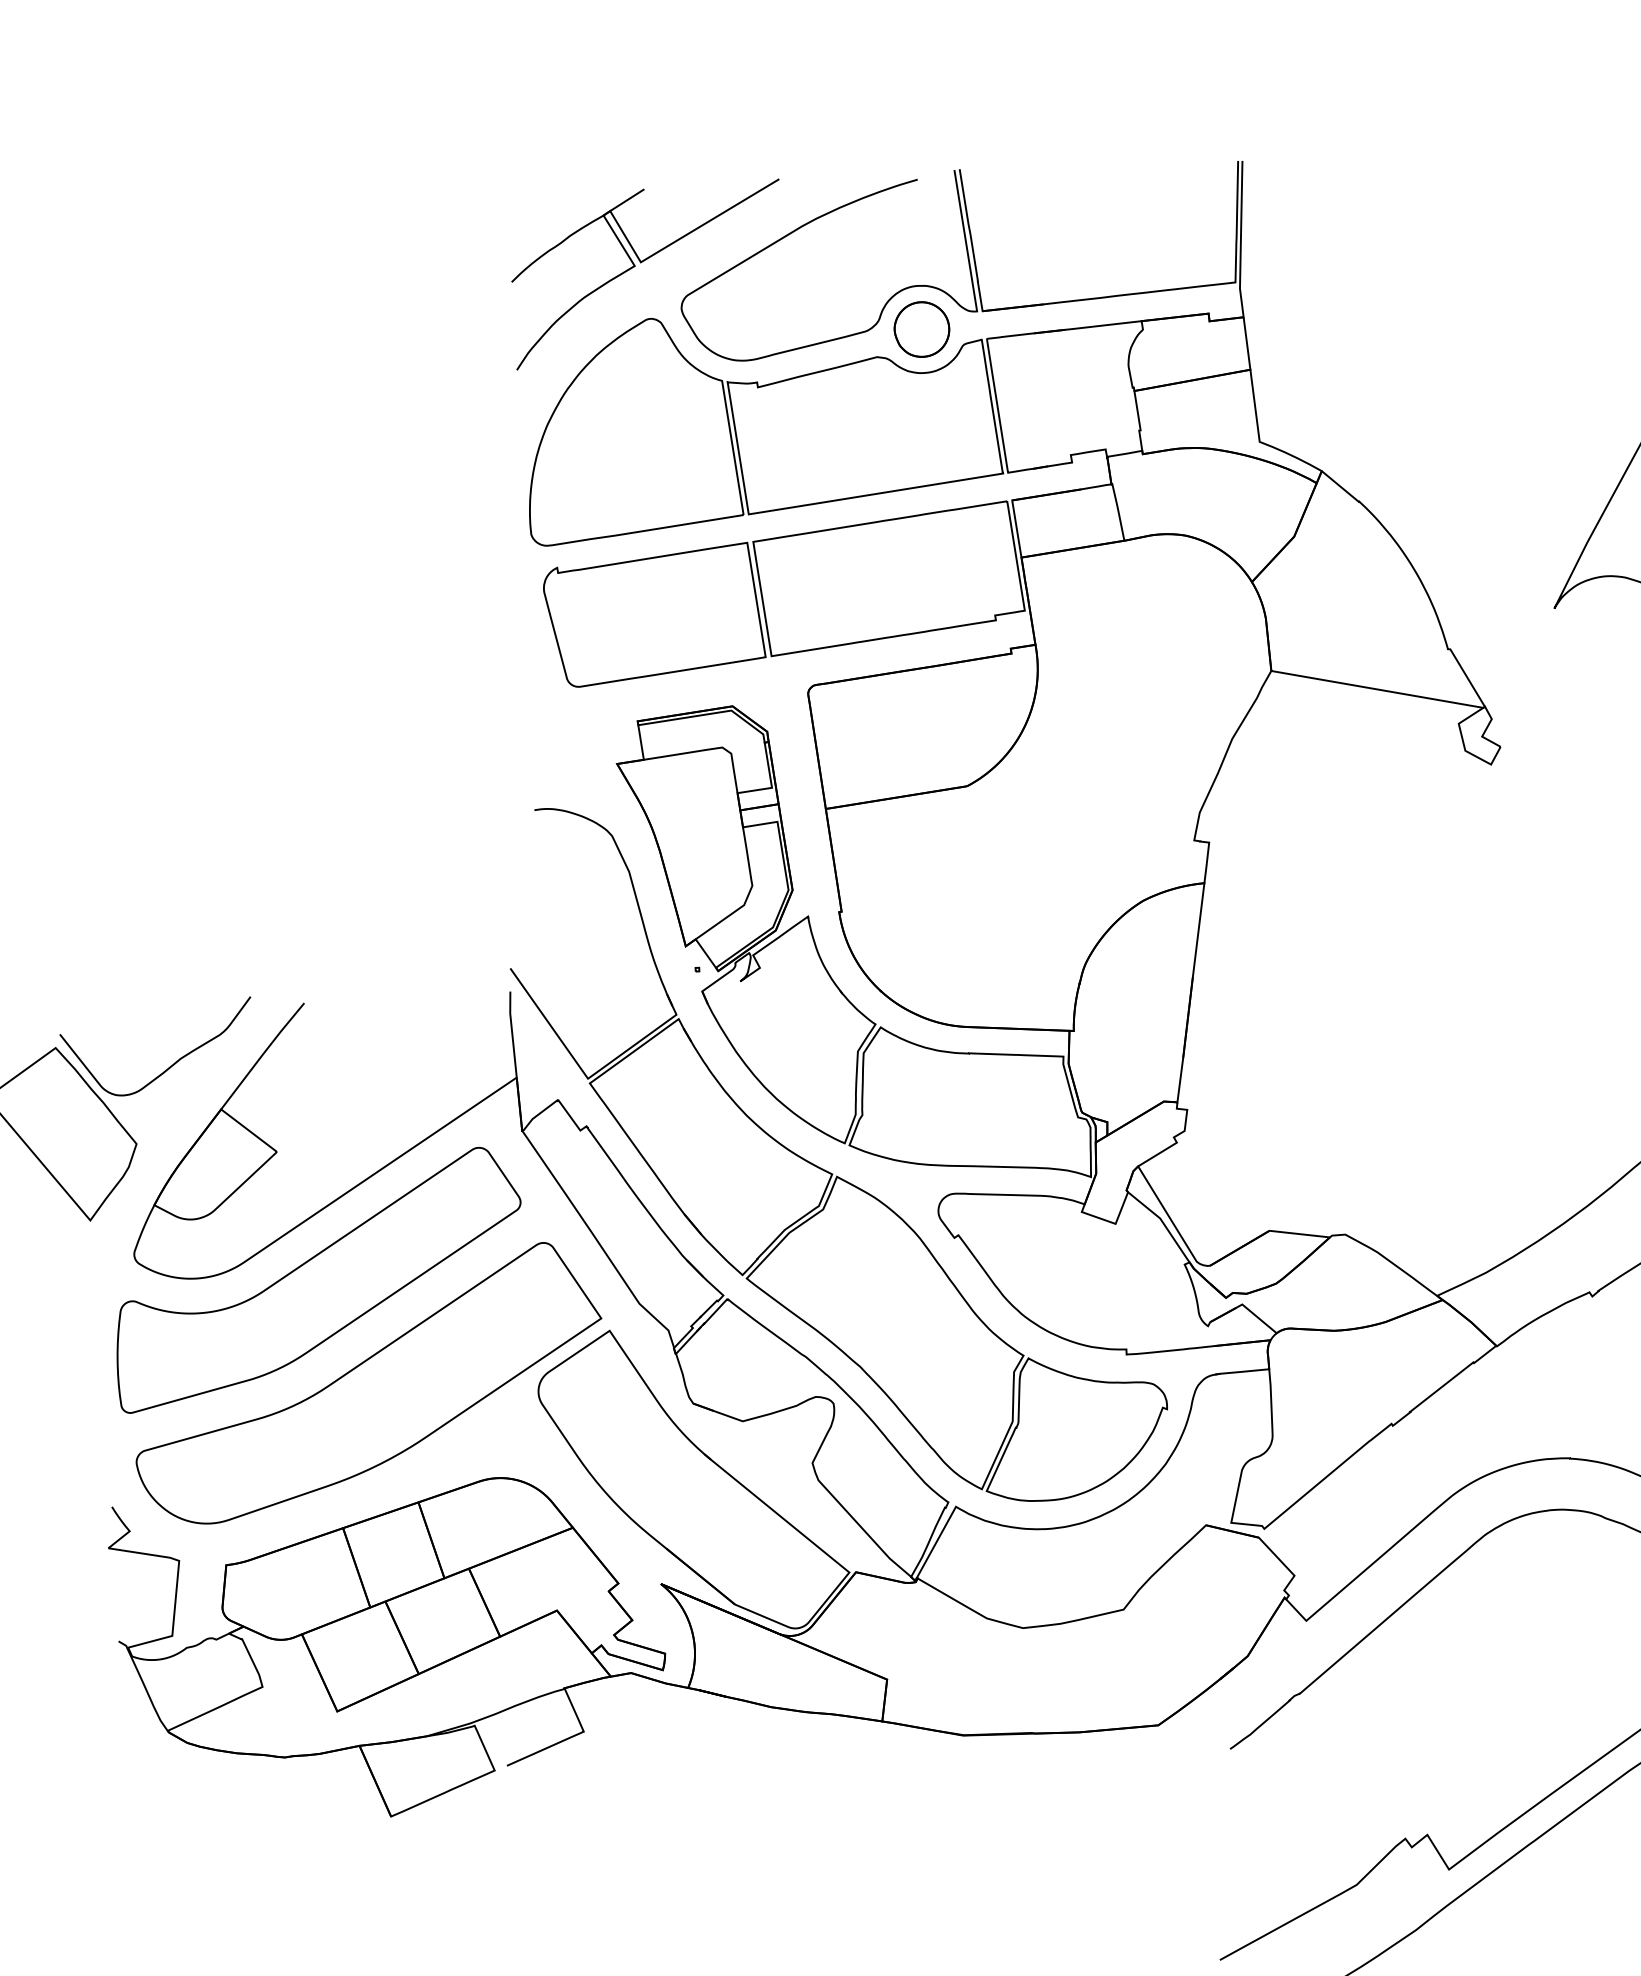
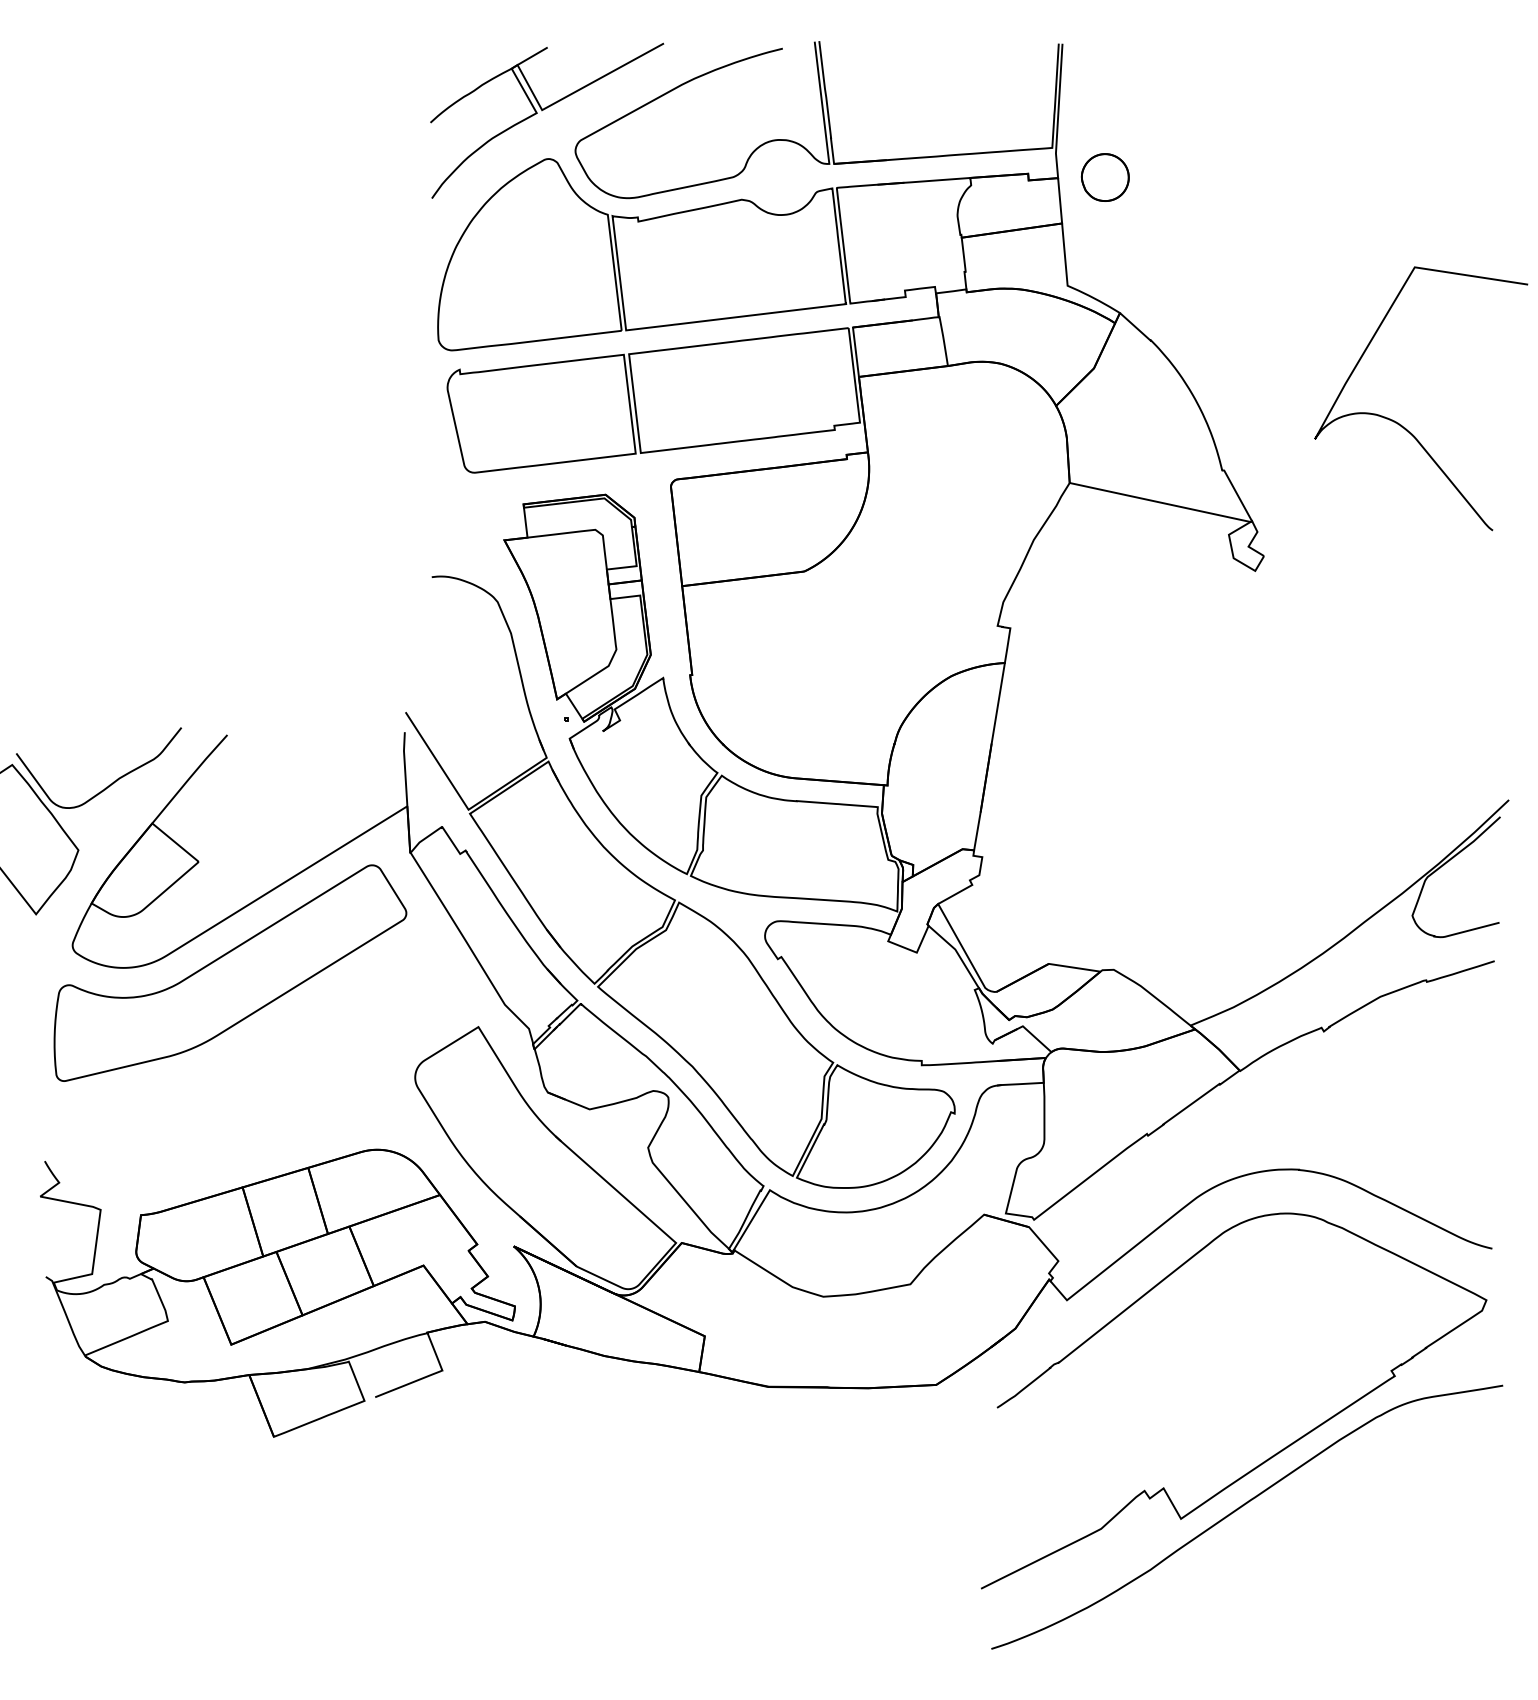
part: (921, 329) -> (1104, 177), moved
part: (368, 1382) -> (269, 1063), removed

